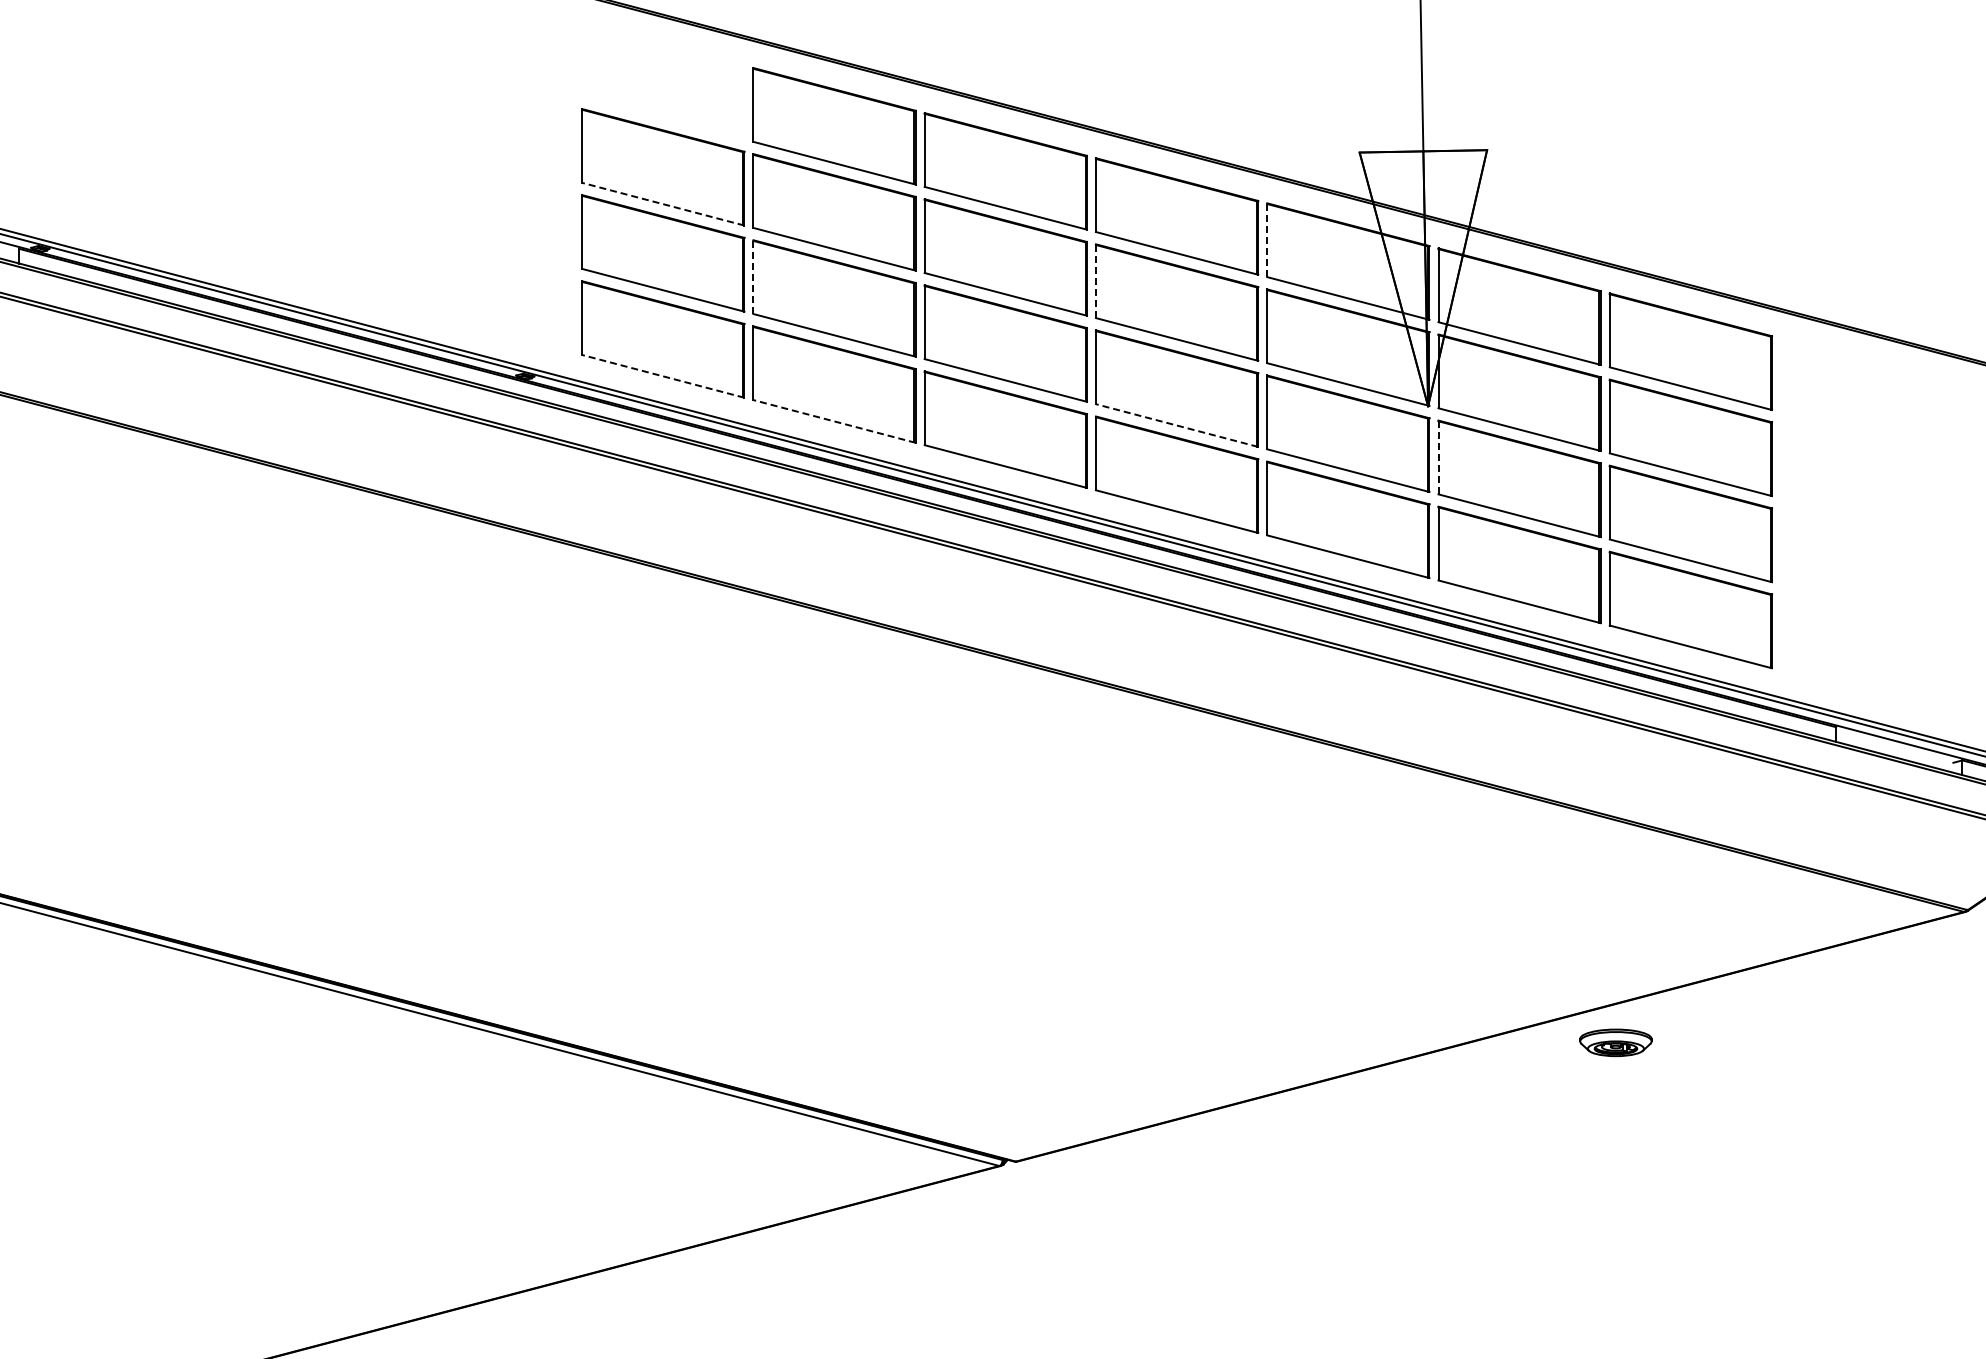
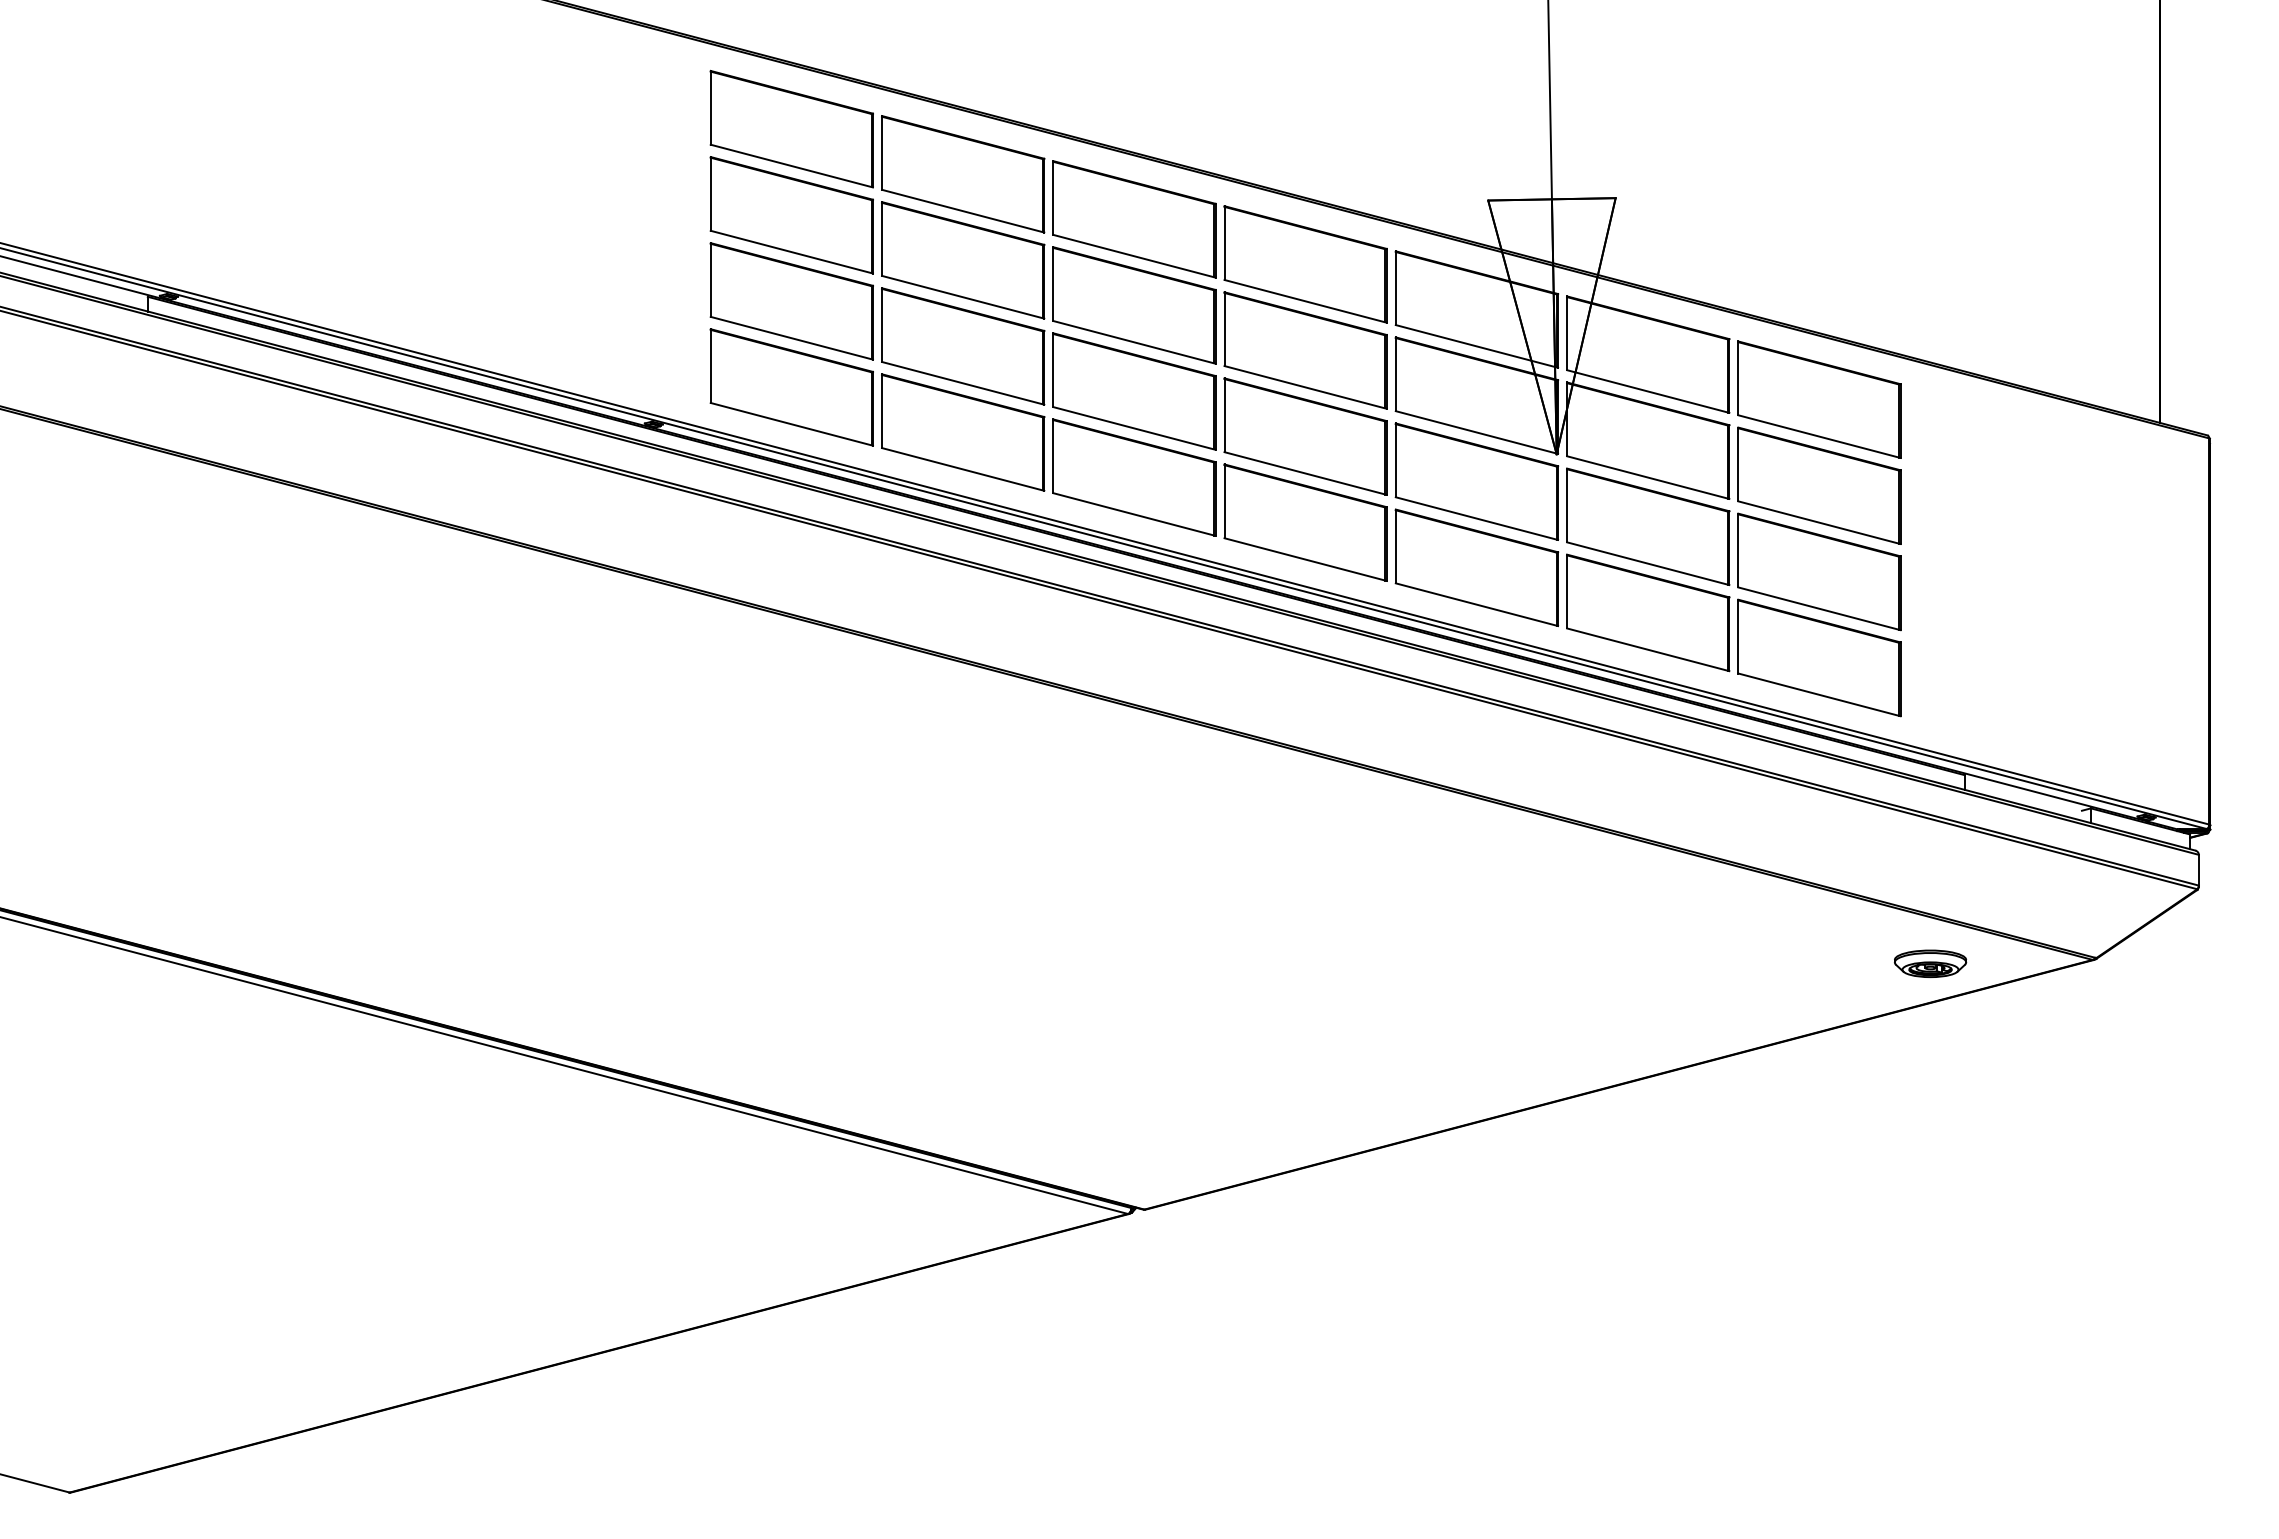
part: (662, 80) -> (791, 128), added
line: (662, 204) -> (791, 252), dashed -> solid
line: (1266, 240) -> (1395, 288), dashed -> solid
line: (753, 277) -> (882, 325), dashed -> solid
line: (1095, 281) -> (1224, 329), dashed -> solid
line: (662, 376) -> (791, 424), dashed -> solid
line: (834, 421) -> (963, 469), dashed -> solid
line: (1176, 425) -> (1305, 473), dashed -> solid
line: (1438, 457) -> (1567, 505), dashed -> solid
part: (1615, 1042) -> (1930, 963), moved

